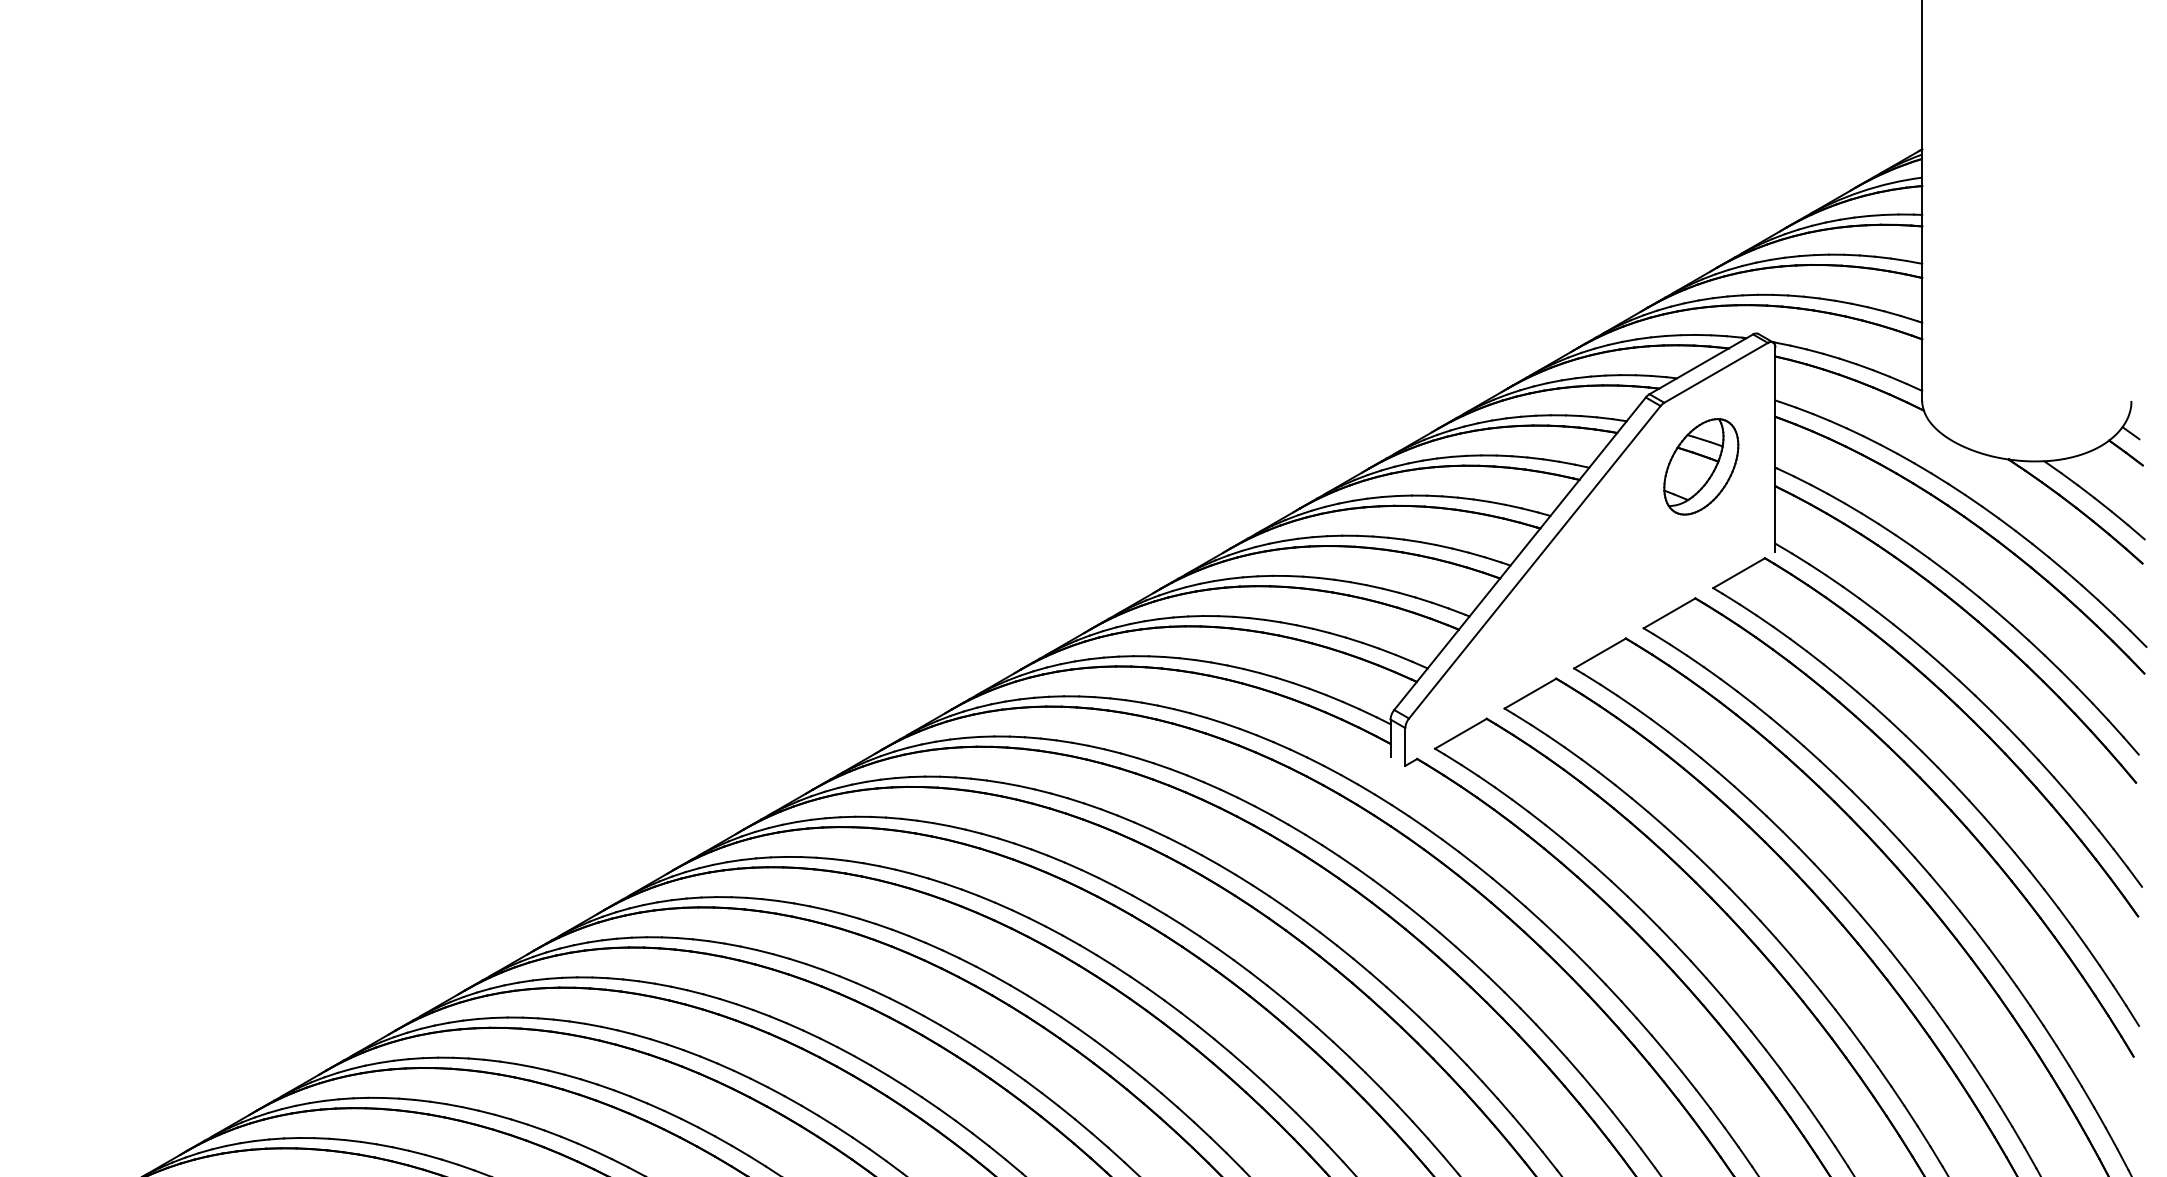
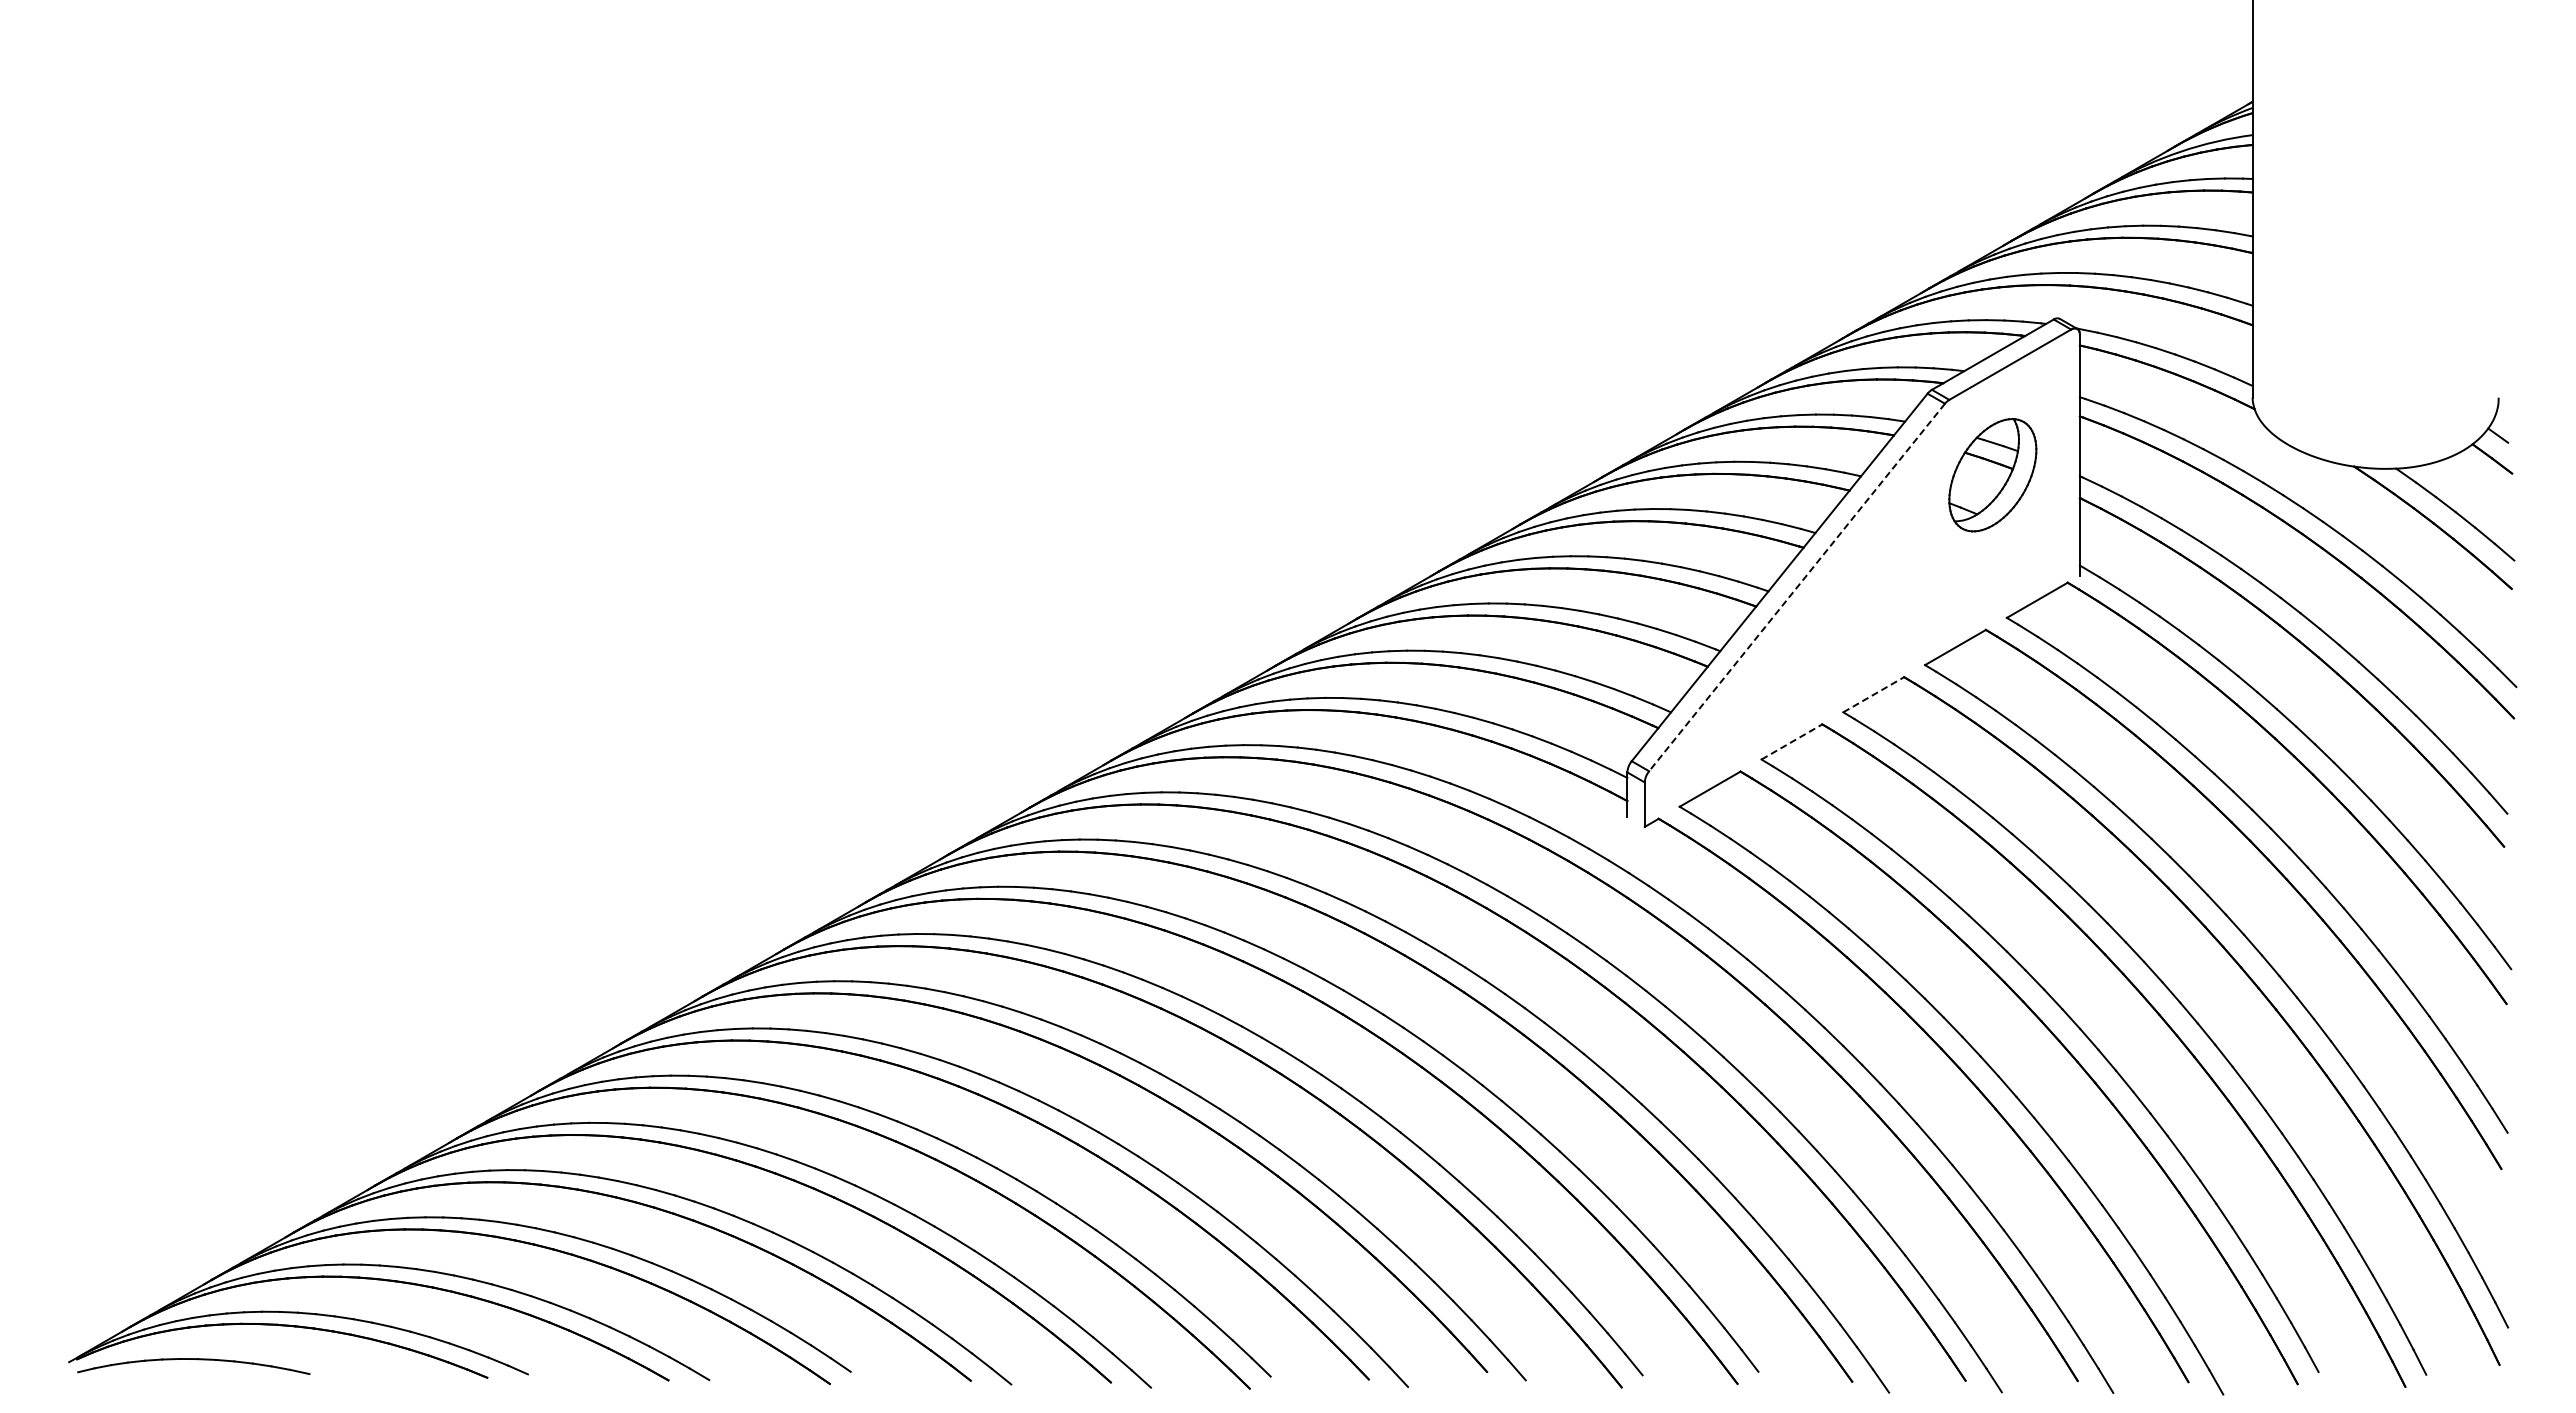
line: (1535, 562) -> (1797, 587), solid -> dashed
line: (1600, 653) -> (1874, 694), solid -> dashed
line: (1530, 693) -> (1792, 741), solid -> dashed

